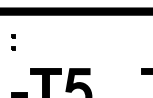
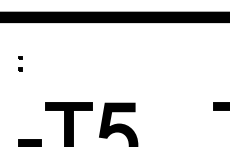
part: (13, 42) -> (20, 63), size x0.6

